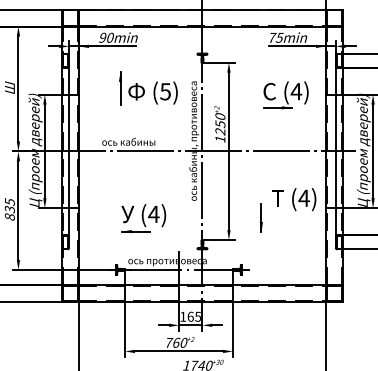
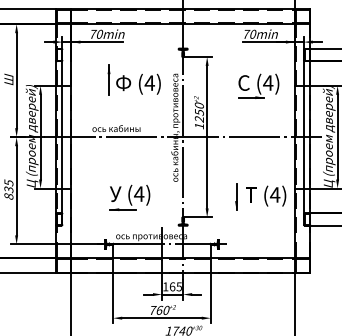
text: (103, 37) -> (93, 34), 90min -> 70min
text: (279, 37) -> (252, 34), 75min -> 70min
text: (165, 91) -> (149, 82), (5) -> (4)
text: (294, 199) -> (266, 196), moved

